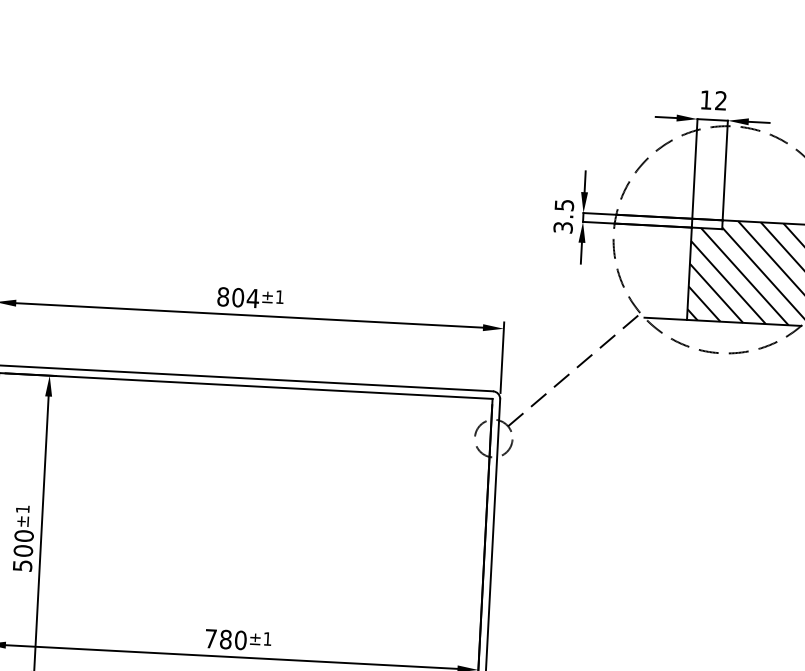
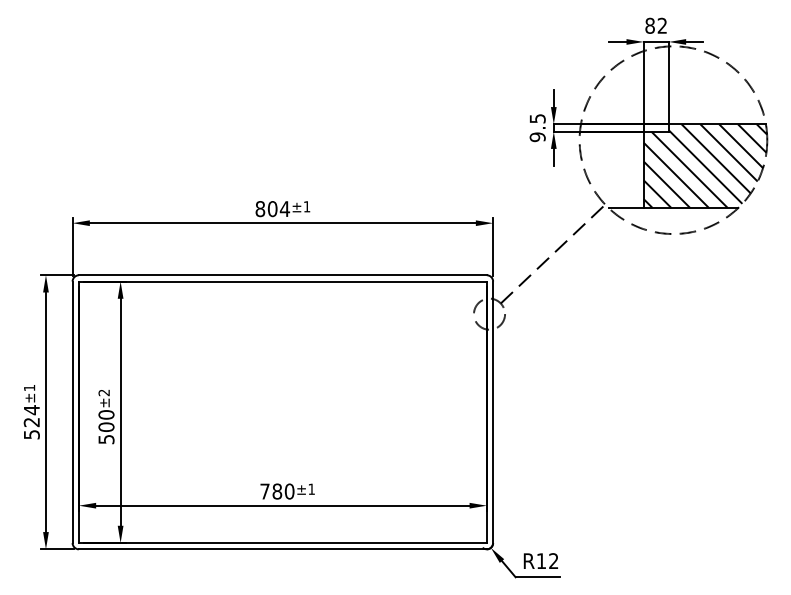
text: (705, 99) -> (649, 25), 12 -> 82
text: (562, 227) -> (537, 137), 3.5 -> 9.5
text: (21, 510) -> (103, 393), ±1 -> ±2

